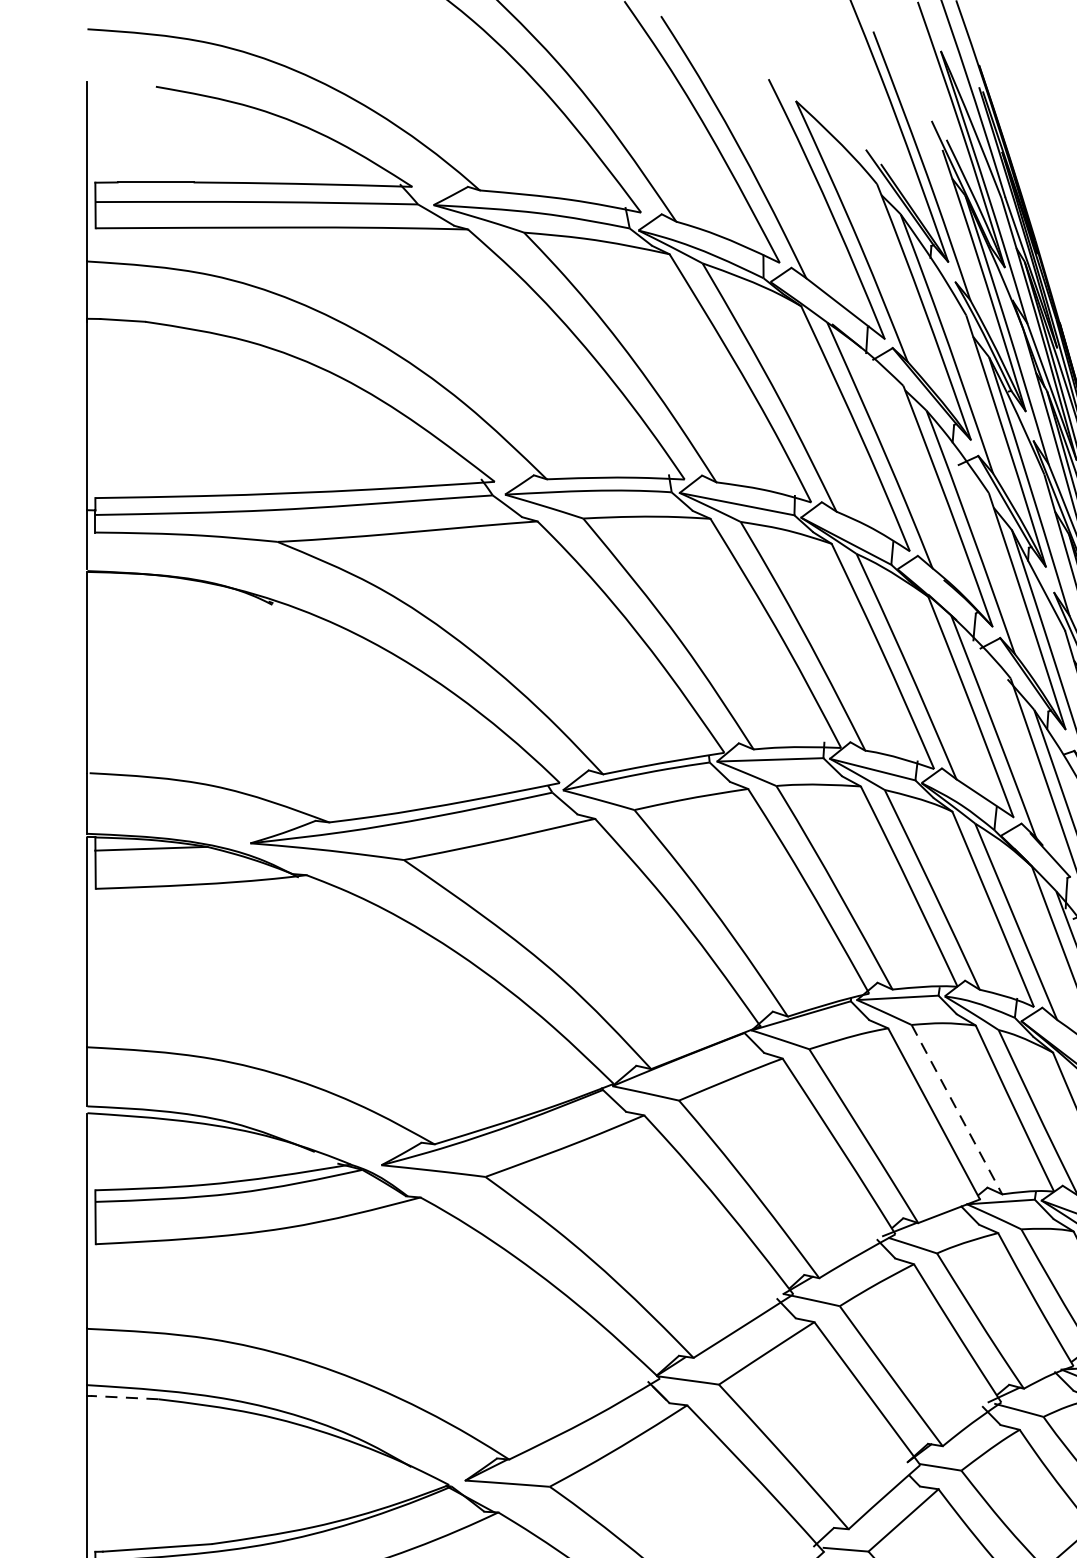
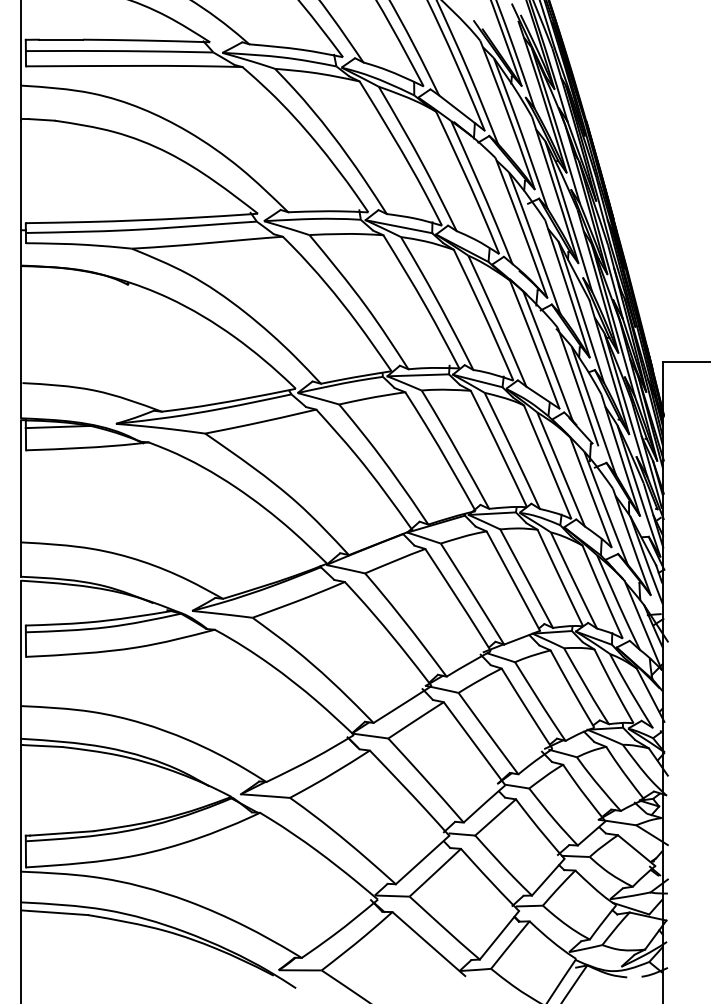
line: (956, 1109) -> (526, 578), dashed -> solid
line: (124, 1398) -> (42, 746), dashed -> solid

